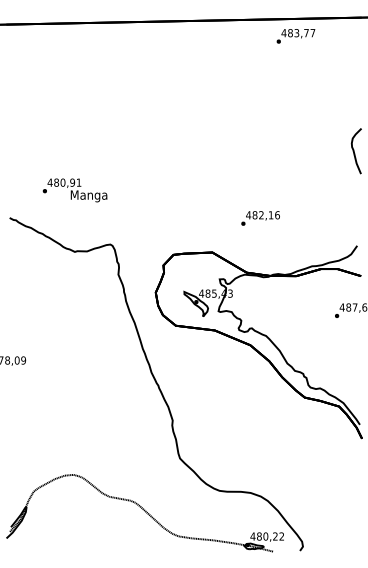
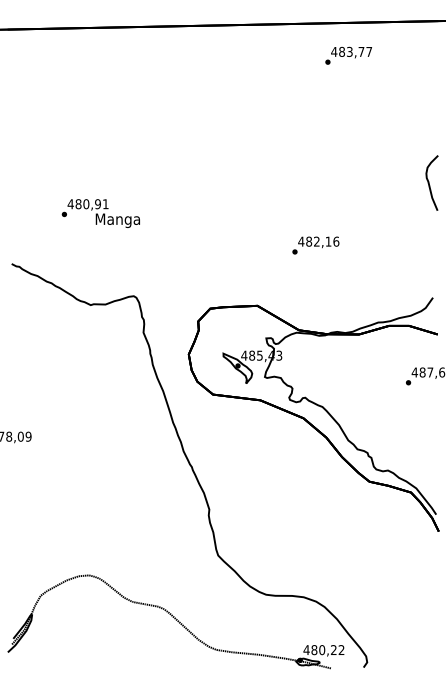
text: (295, 36) -> (348, 55), moved
text: (74, 190) -> (100, 213), moved
text: (260, 218) -> (315, 245), moved

